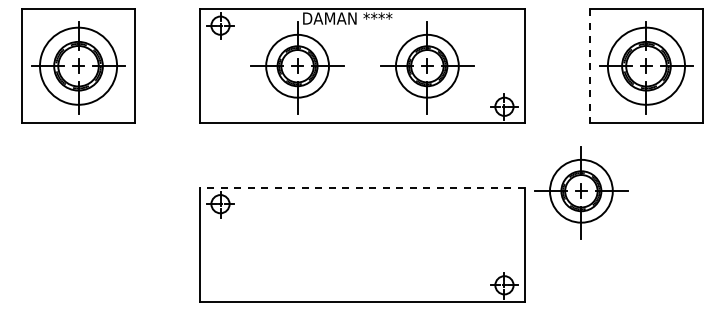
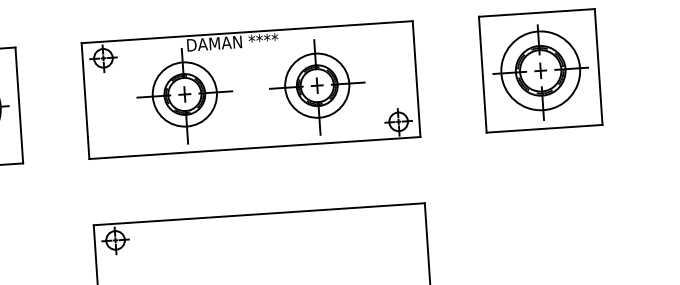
line: (589, 66) -> (482, 74), dashed -> solid
line: (362, 187) -> (259, 213), dashed -> solid
part: (581, 192) -> (483, 204), removed

